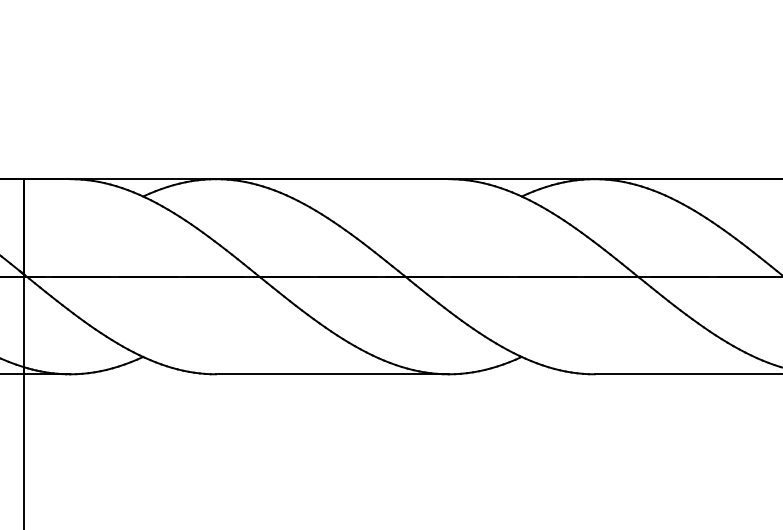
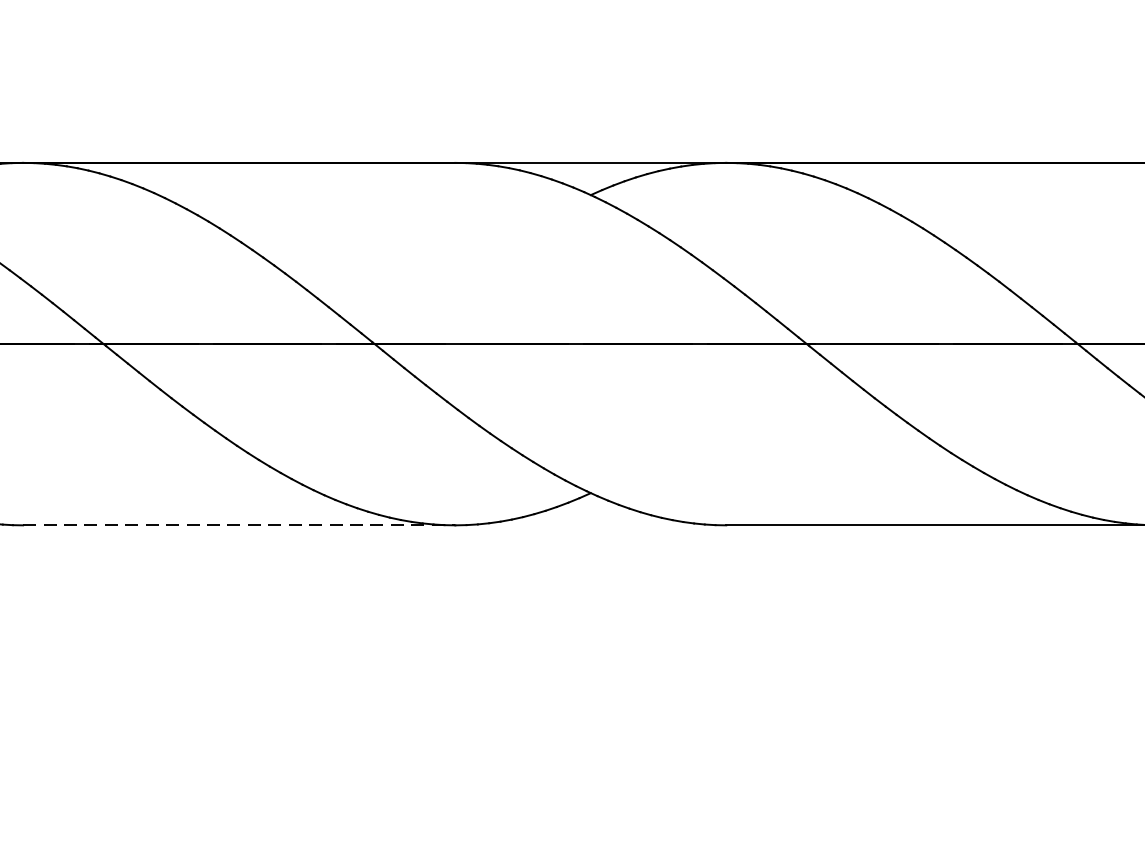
line: (332, 374) -> (239, 525), solid -> dashed

